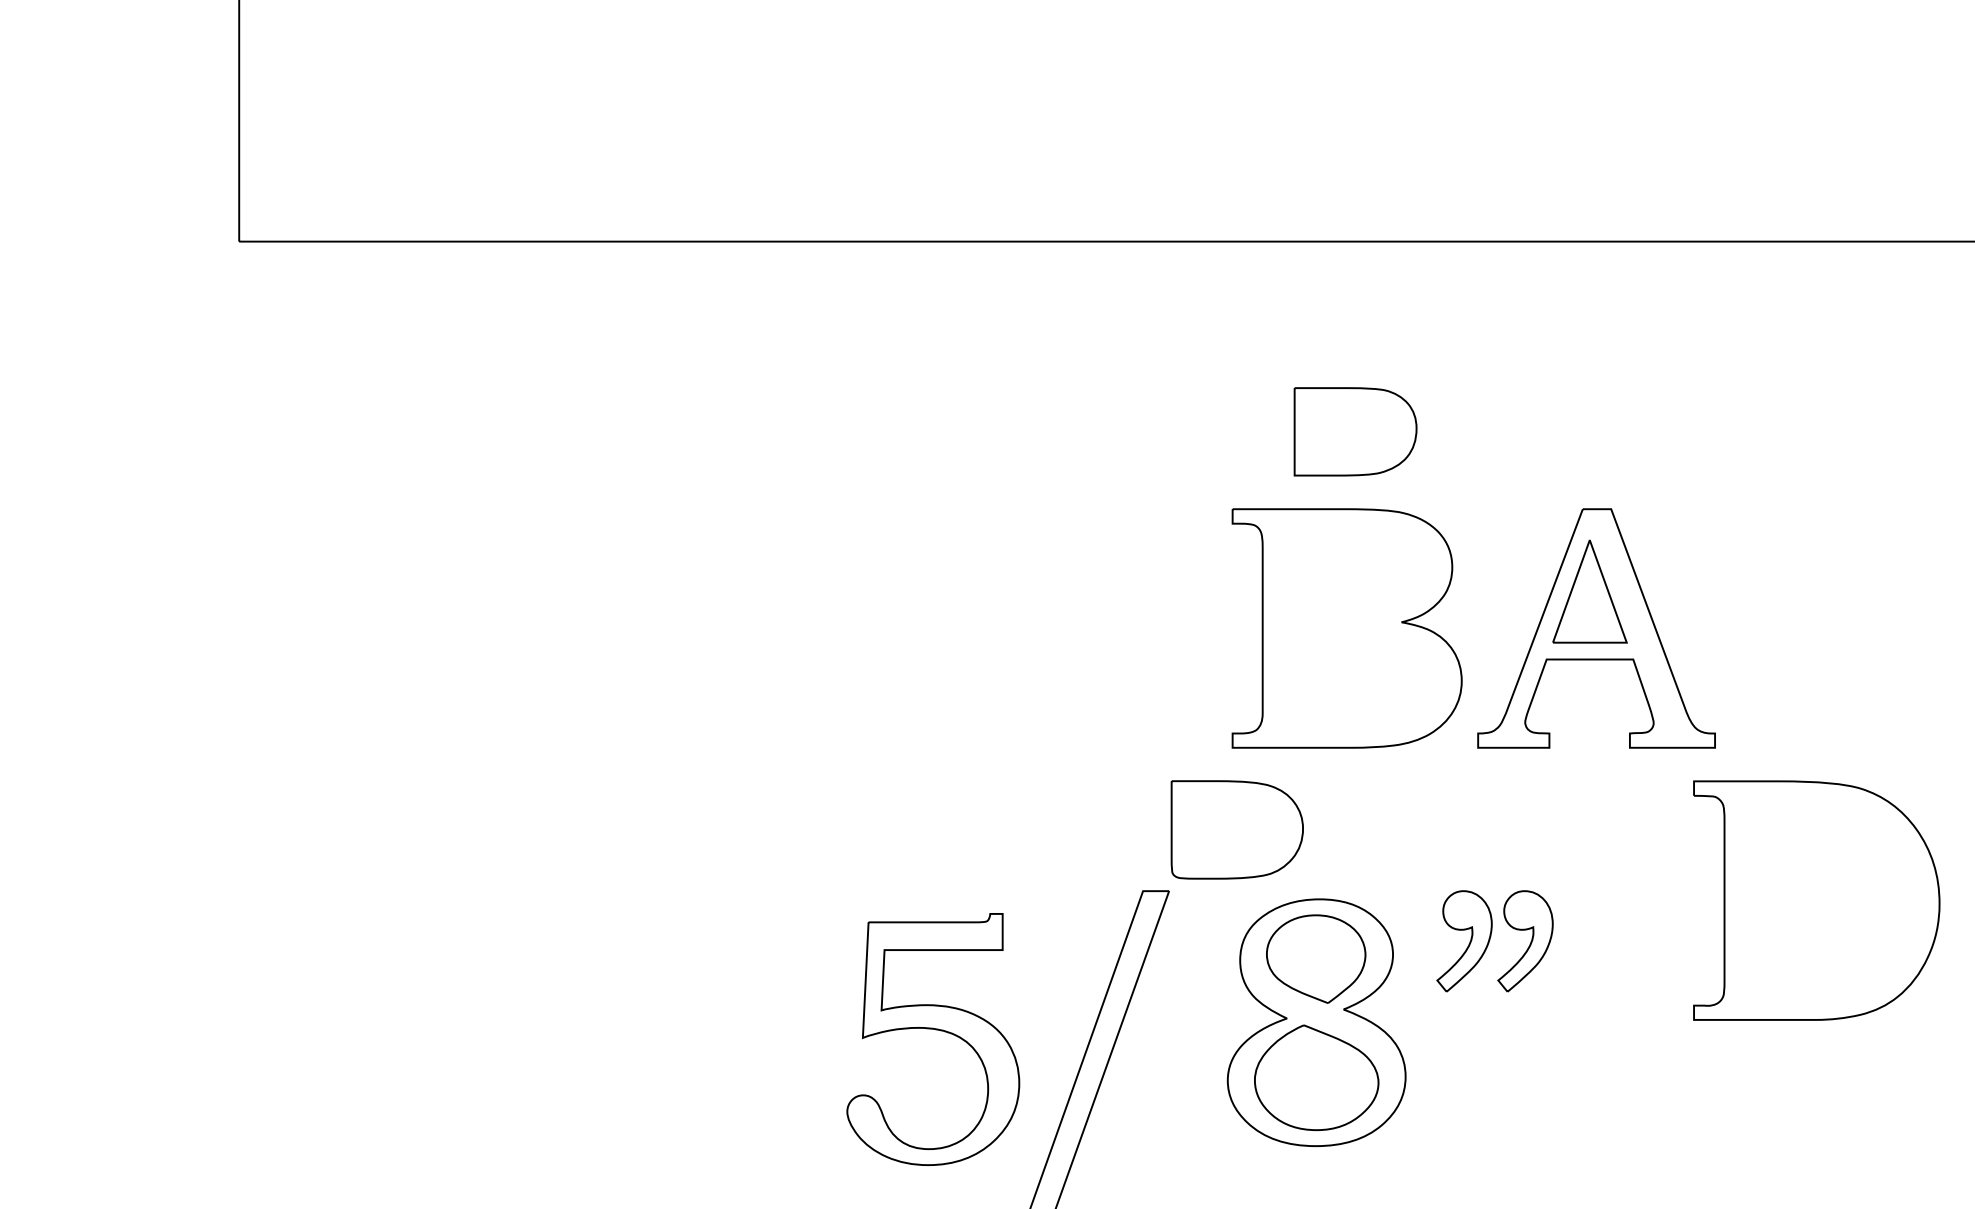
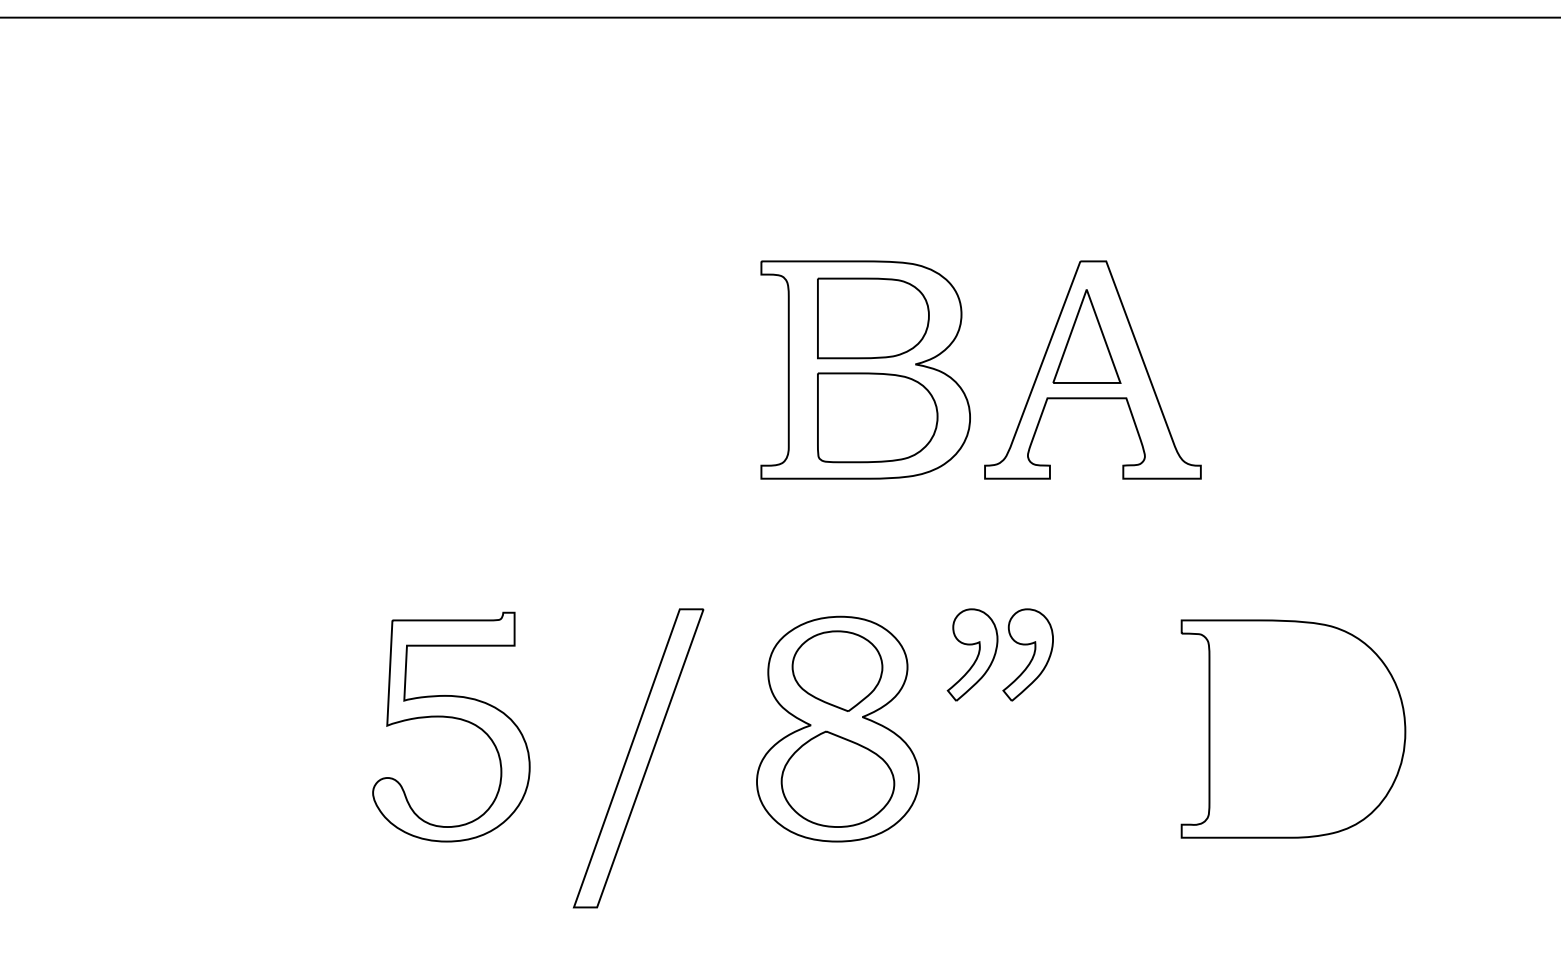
part: (1355, 431) -> (873, 318), moved
part: (1236, 829) -> (876, 417), moved
part: (1816, 900) -> (1293, 728), moved
part: (935, 1030) -> (453, 718), moved

